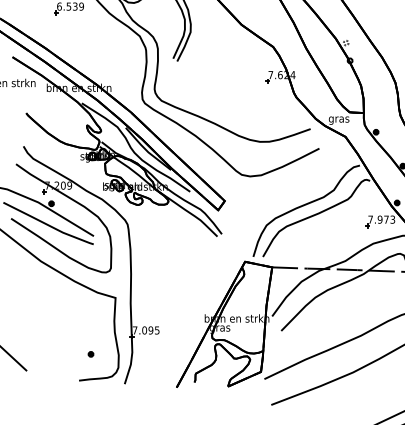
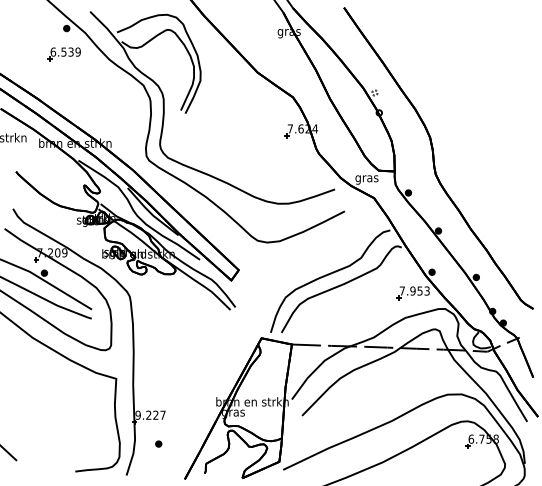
text: (385, 219) -> (419, 290), 7.973 -> 7.953
text: (146, 329) -> (150, 414), 7.095 -> 9.227
part: (90, 353) -> (158, 443), moved

